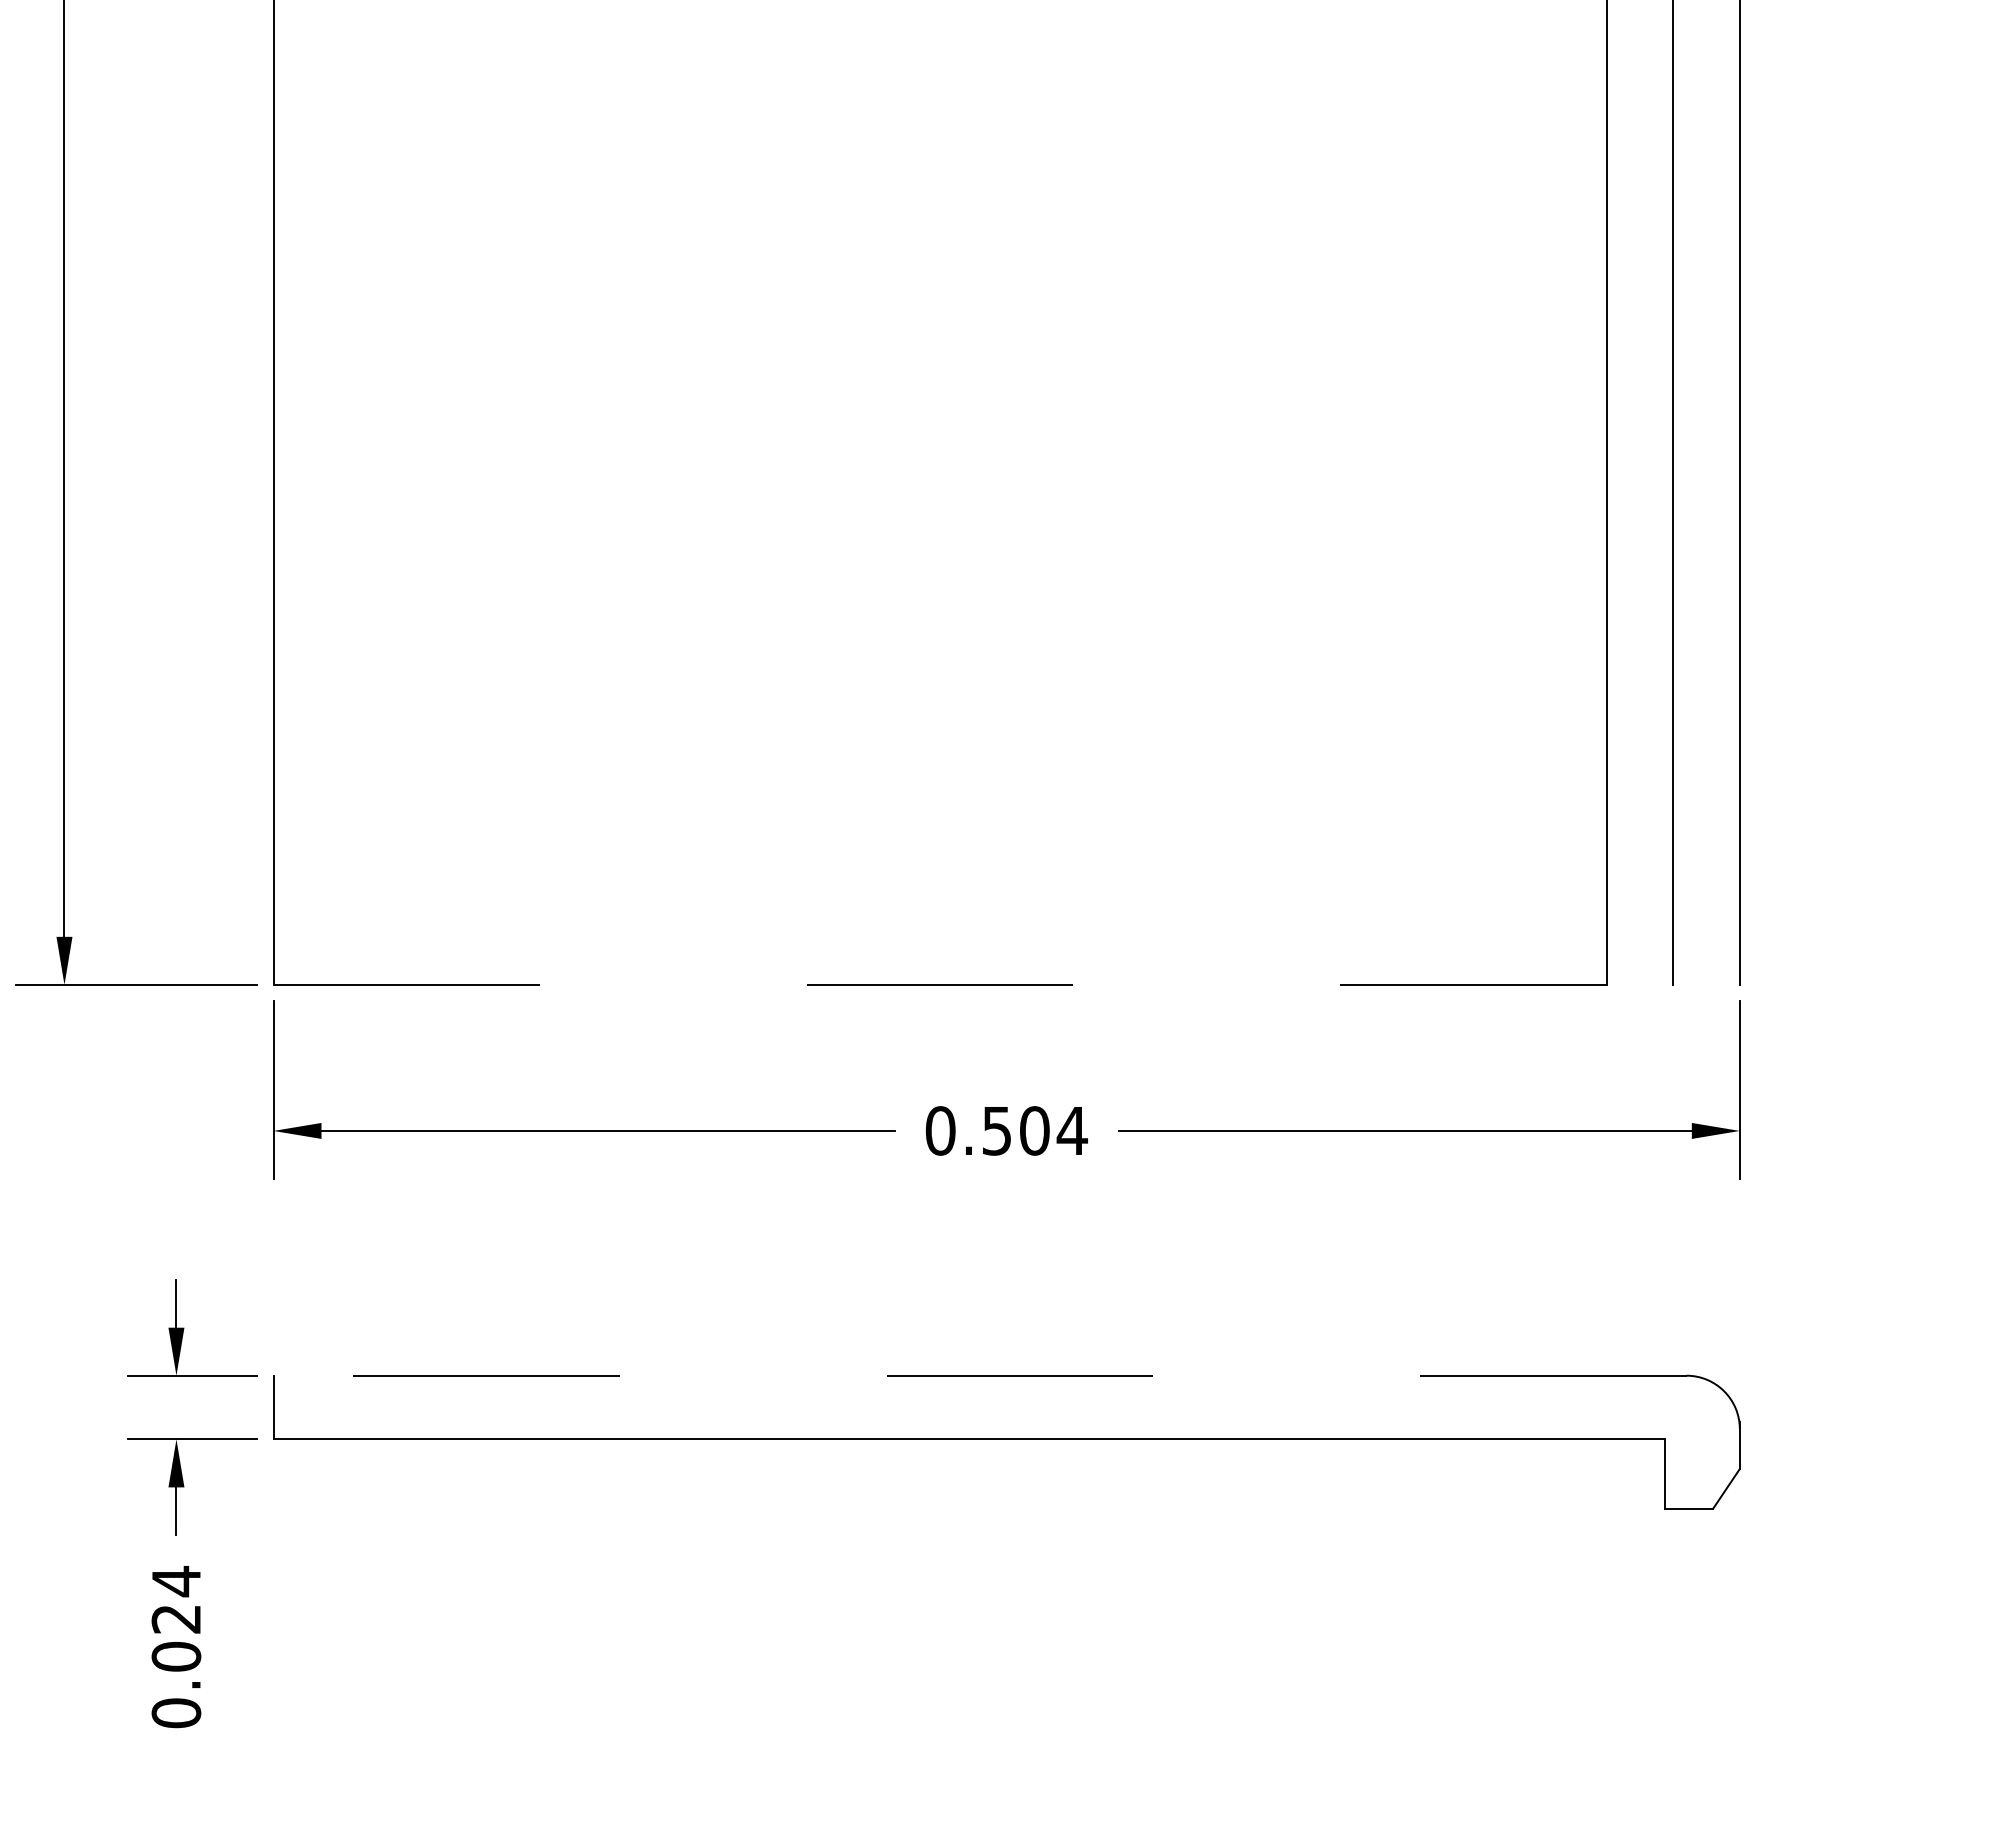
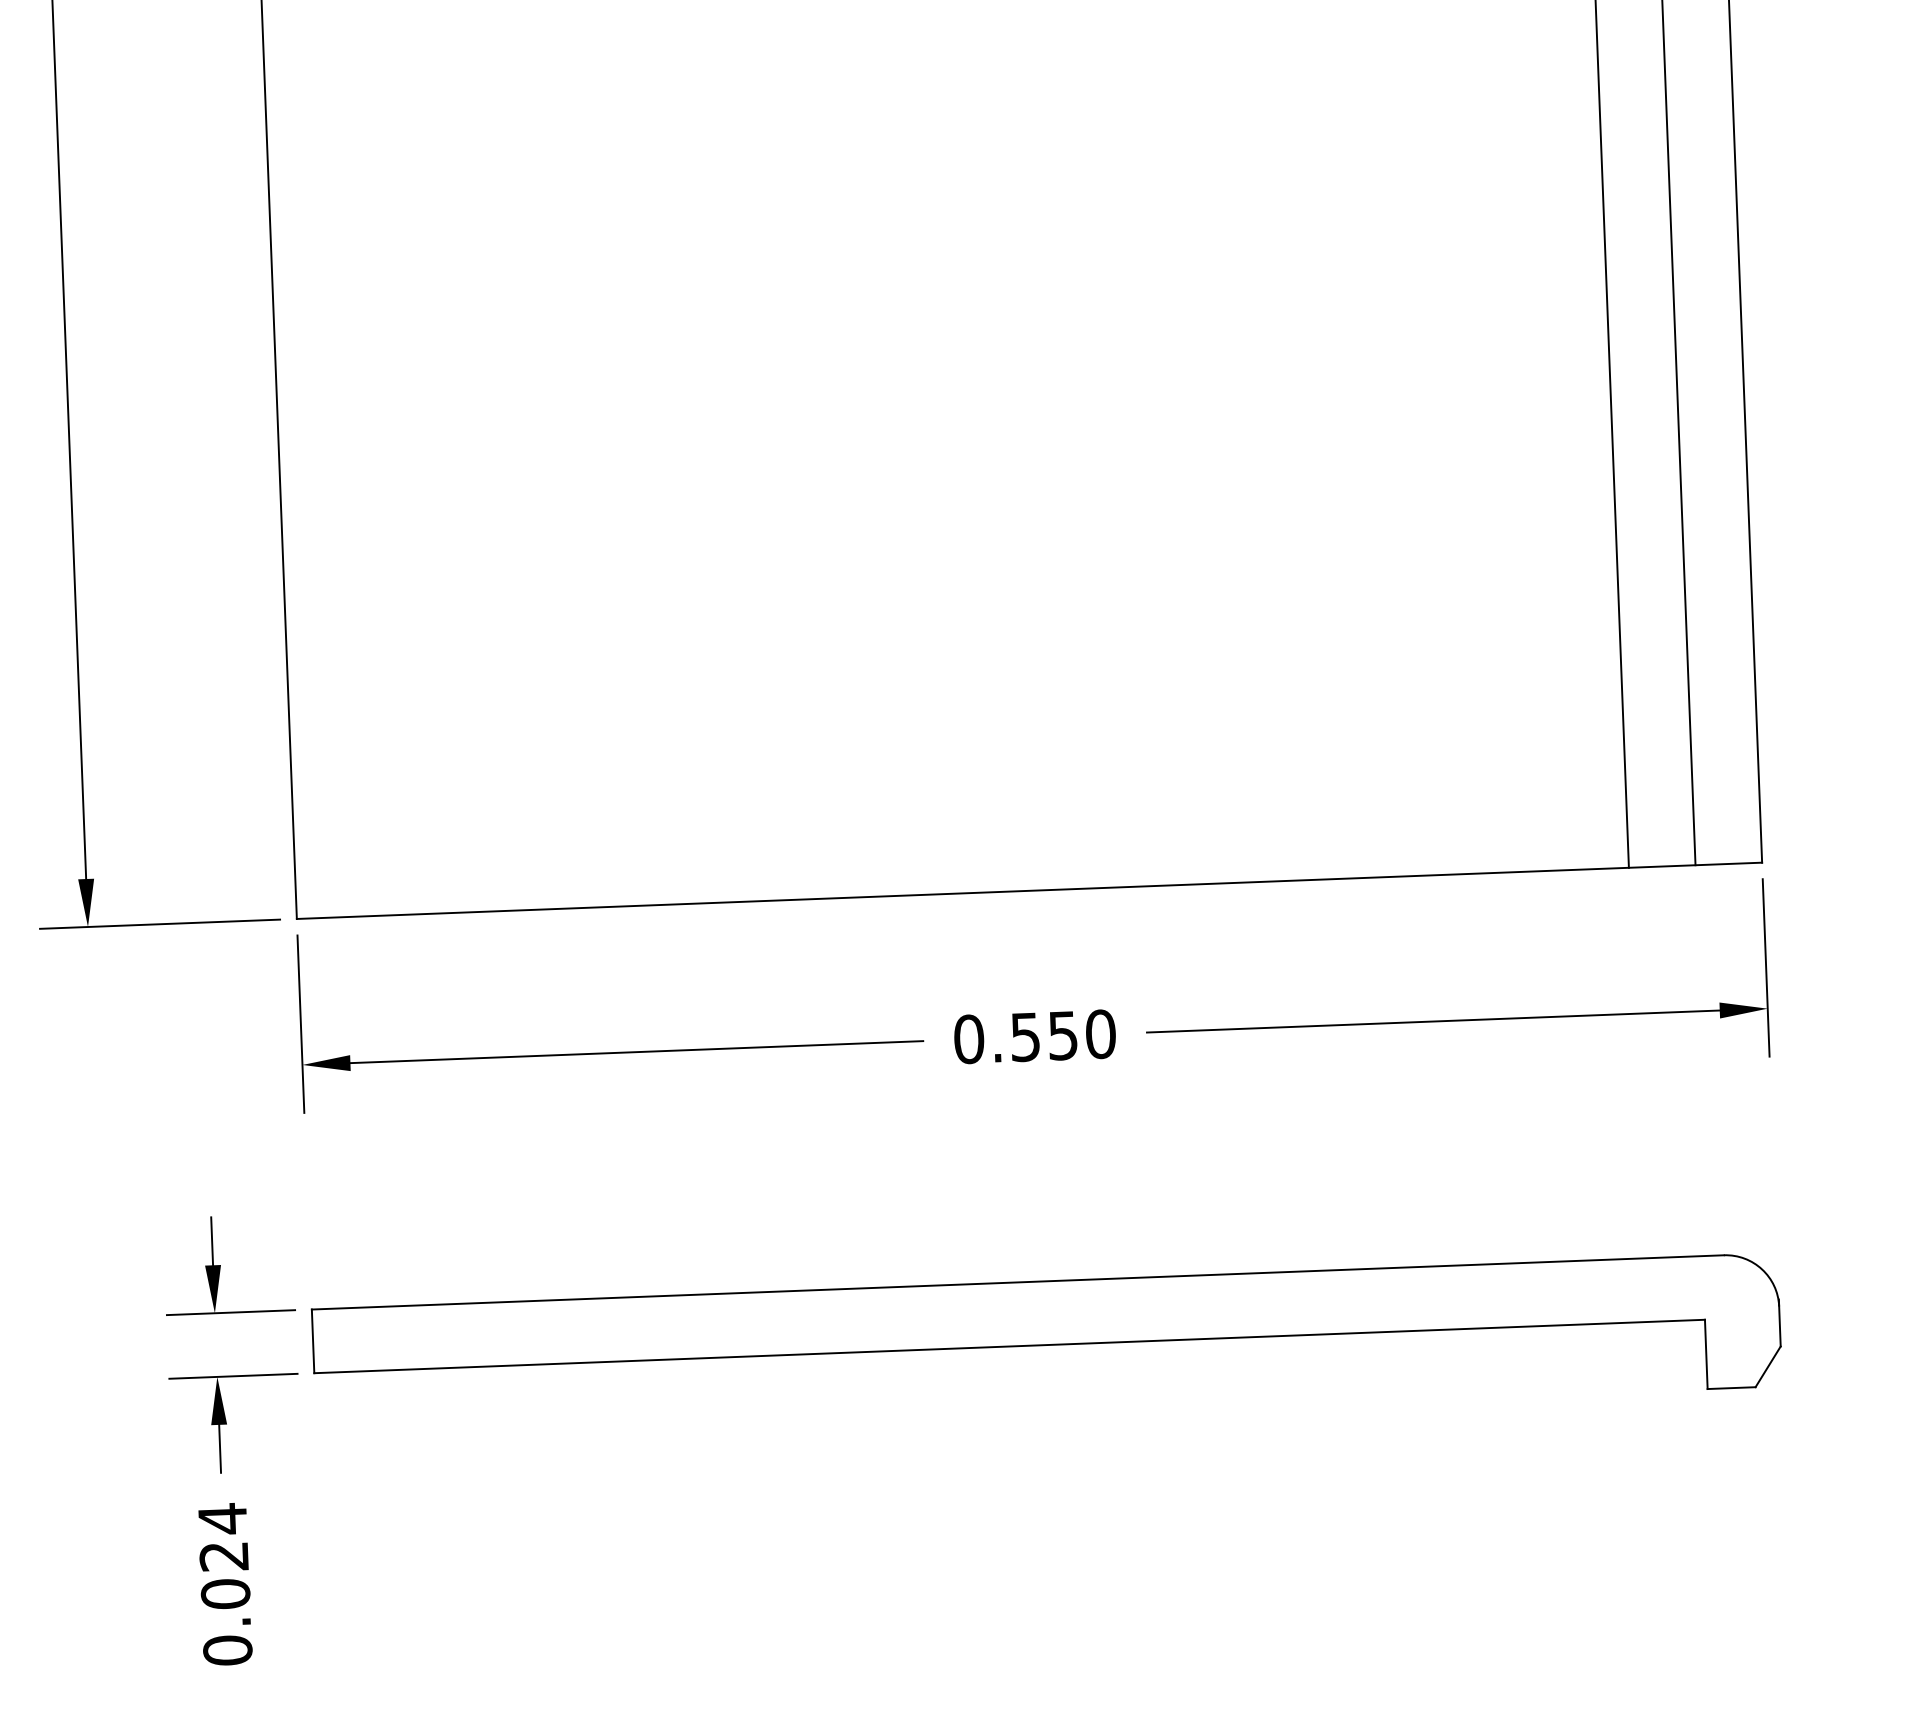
line: (1007, 984) -> (1030, 890), dashed -> solid
text: (1054, 1130) -> (1082, 1034), 0.504 -> 0.550
line: (980, 1375) -> (1018, 1282), dashed -> solid

